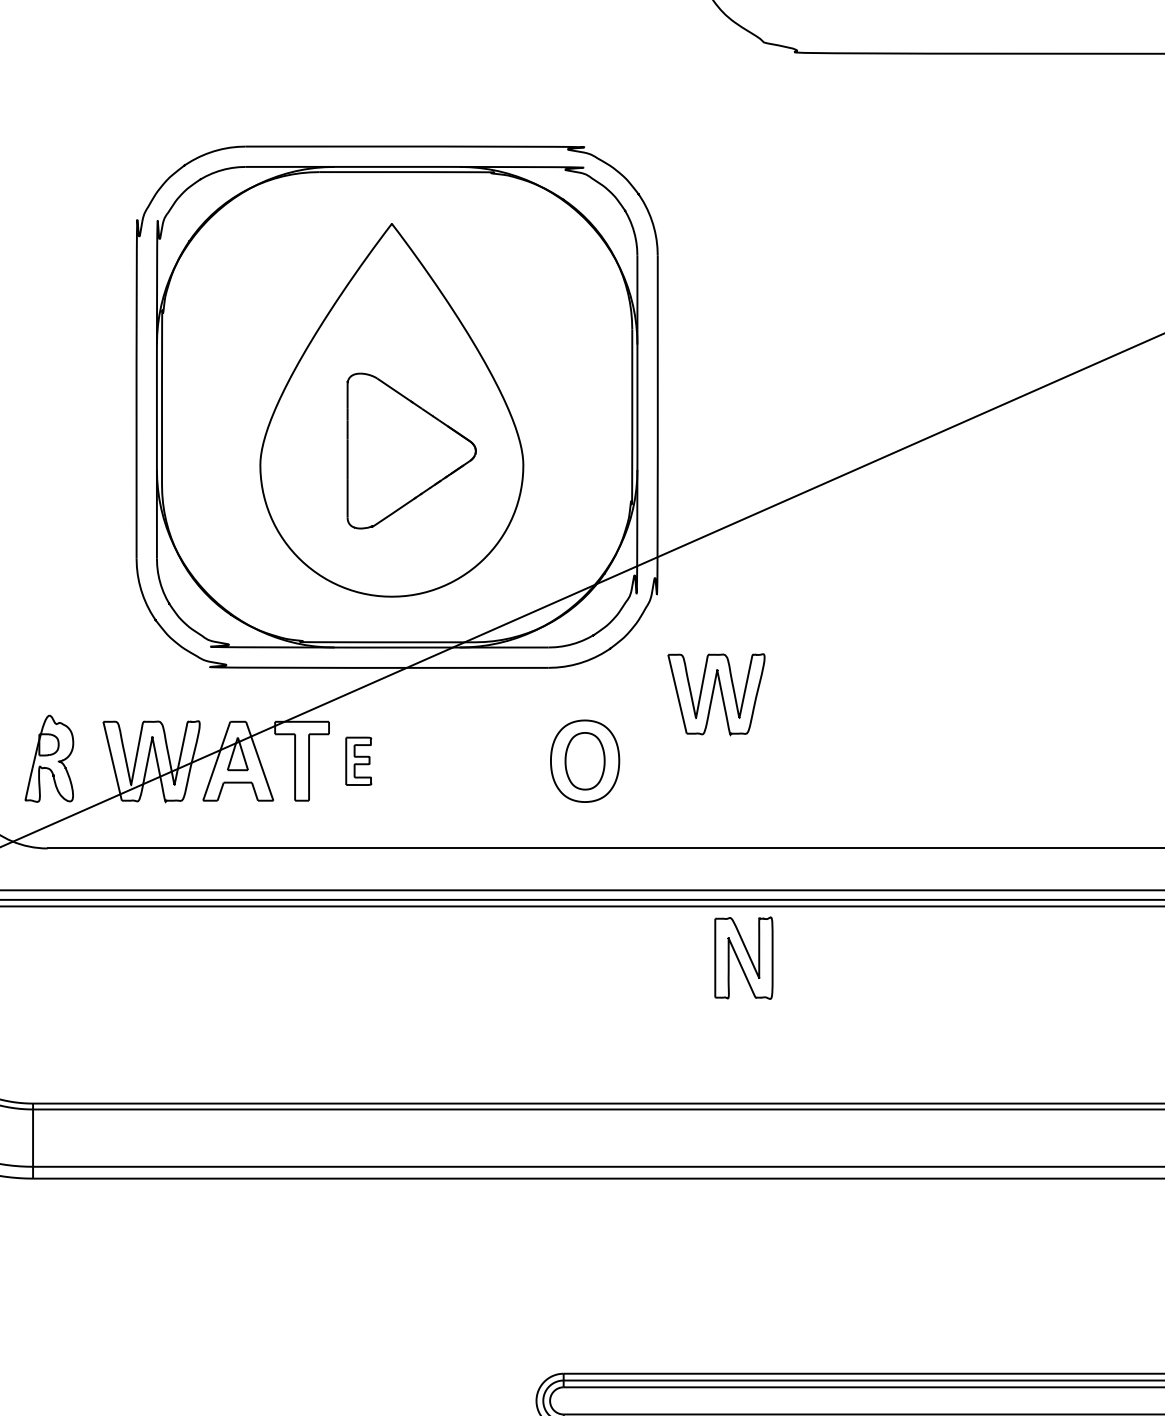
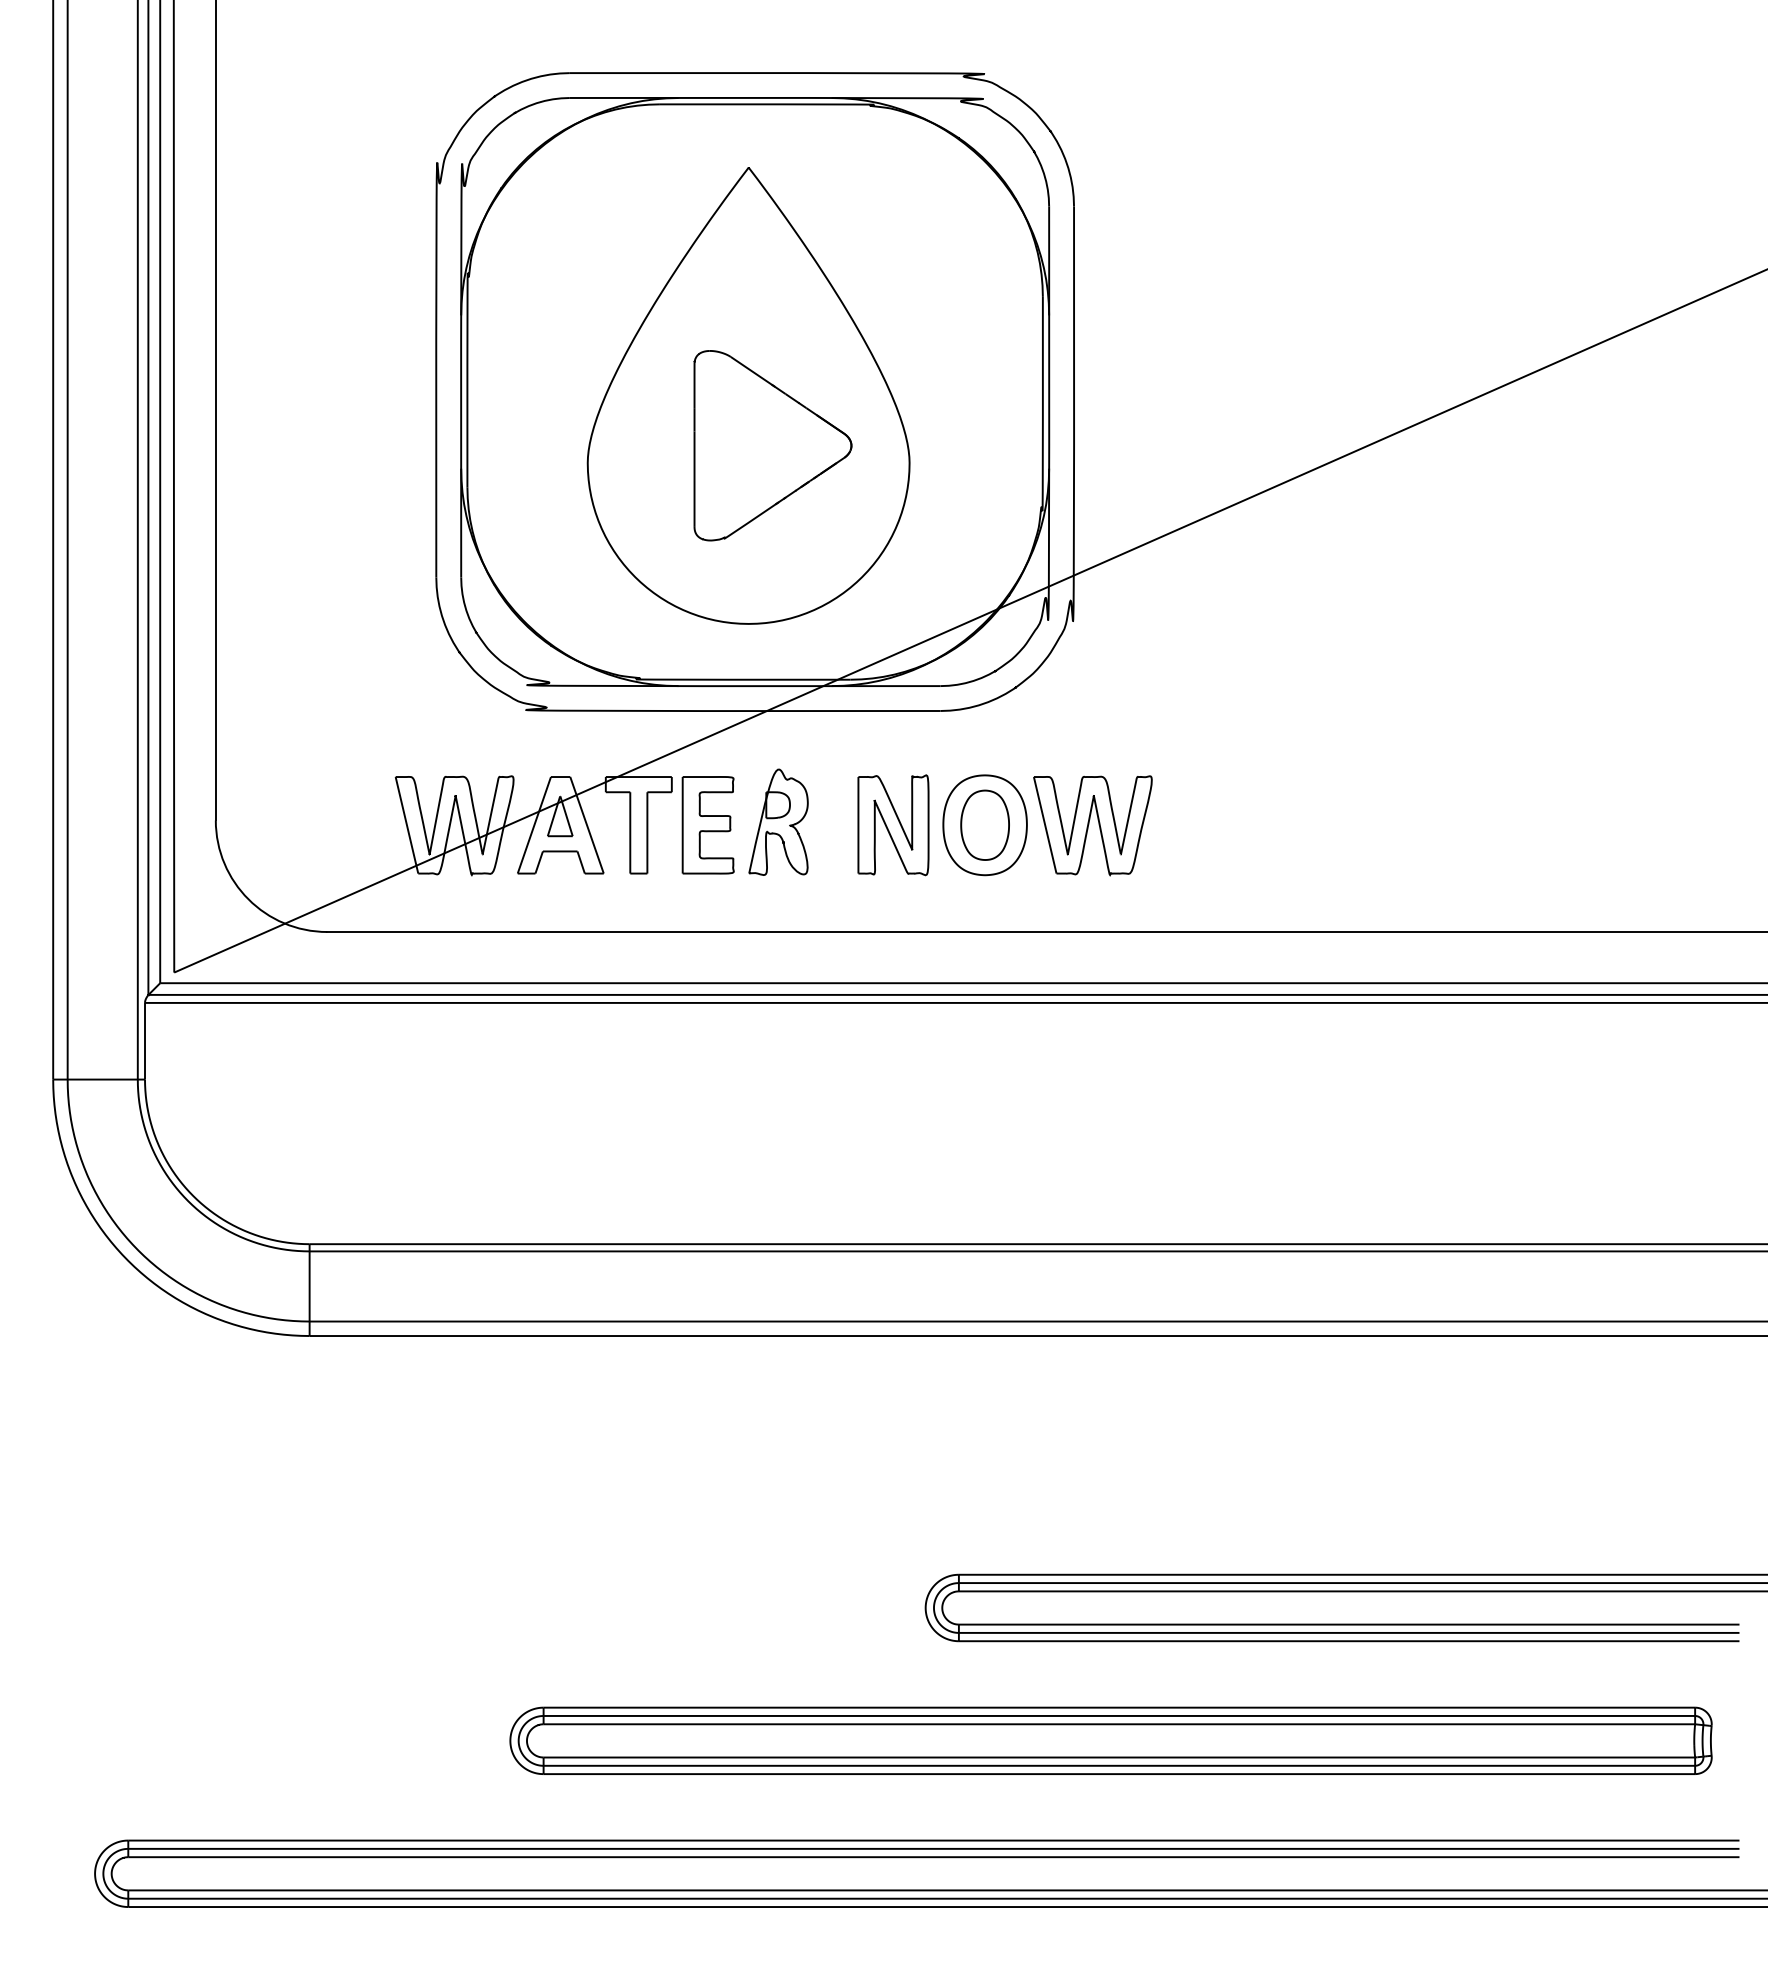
part: (716, 694) -> (1092, 825), moved
part: (49, 758) -> (778, 821), moved
part: (358, 761) -> (707, 825), size x1.67
part: (743, 958) -> (893, 825), moved

